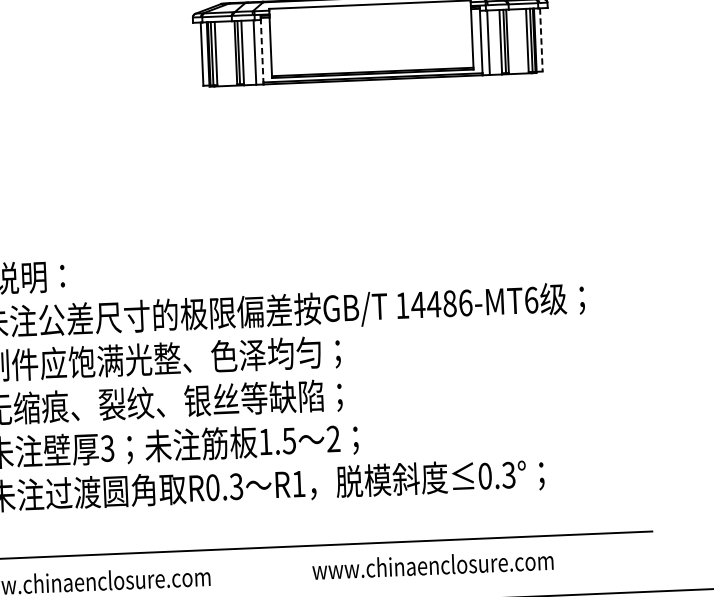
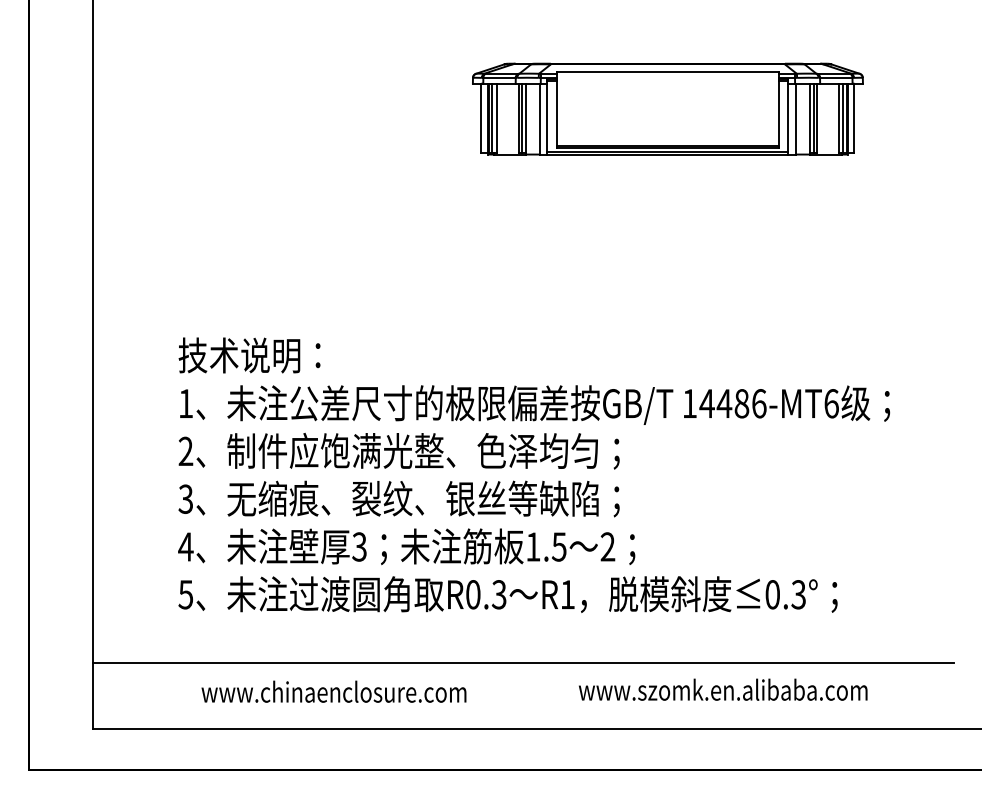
line: (541, 39) -> (854, 118), dashed -> solid
line: (262, 50) -> (547, 117), dashed -> solid
text: (470, 563) -> (752, 689), www.chinaenclosure.com -> www.szomk.en.alibaba.com

